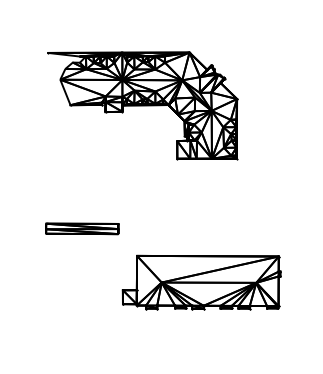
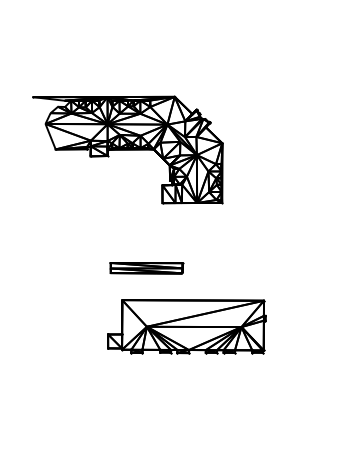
part: (82, 229) -> (146, 268), moved

